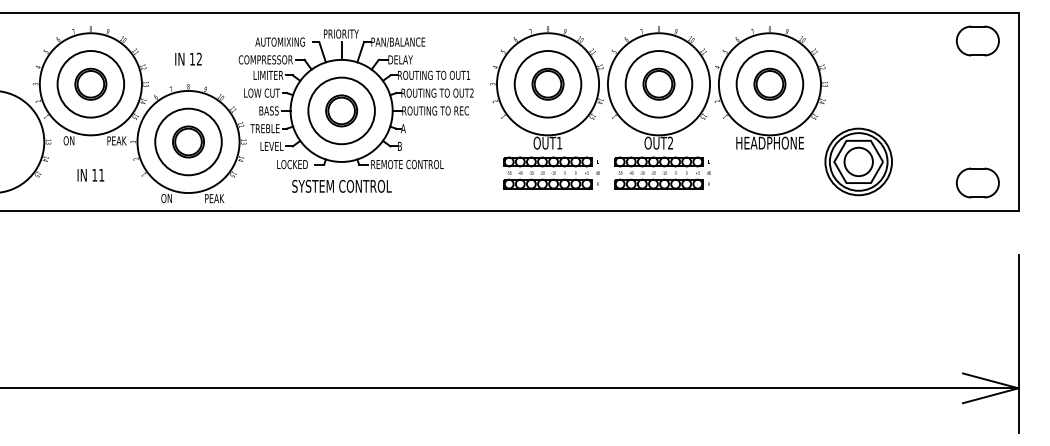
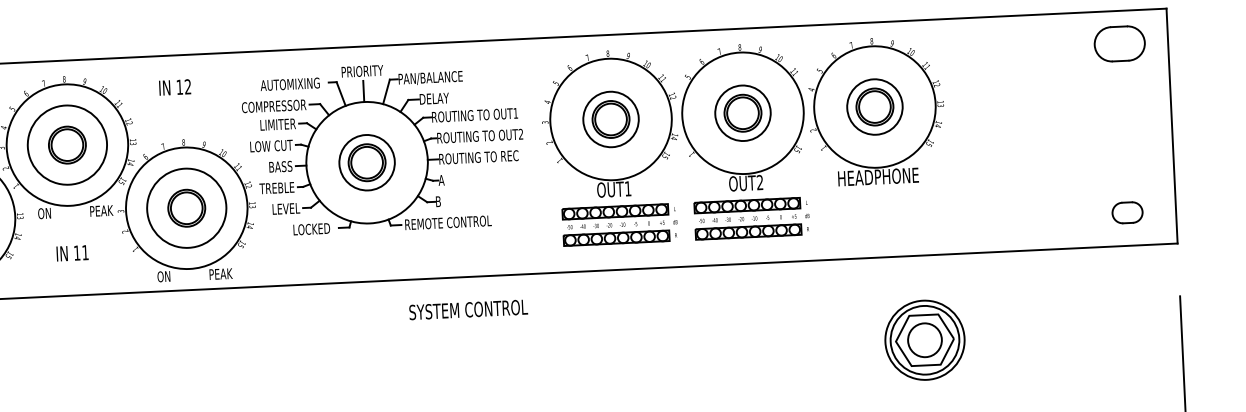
text: (188, 58) -> (175, 86), moved
circle: (547, 84) -> (610, 119), size x0.7
circle: (658, 84) -> (742, 113), size x0.7
circle: (769, 84) -> (874, 107), size x0.7
circle: (341, 110) -> (366, 162), size x0.7
part: (858, 161) -> (924, 339), moved
part: (977, 182) -> (1127, 212), size x0.6
text: (341, 185) -> (467, 308), moved

